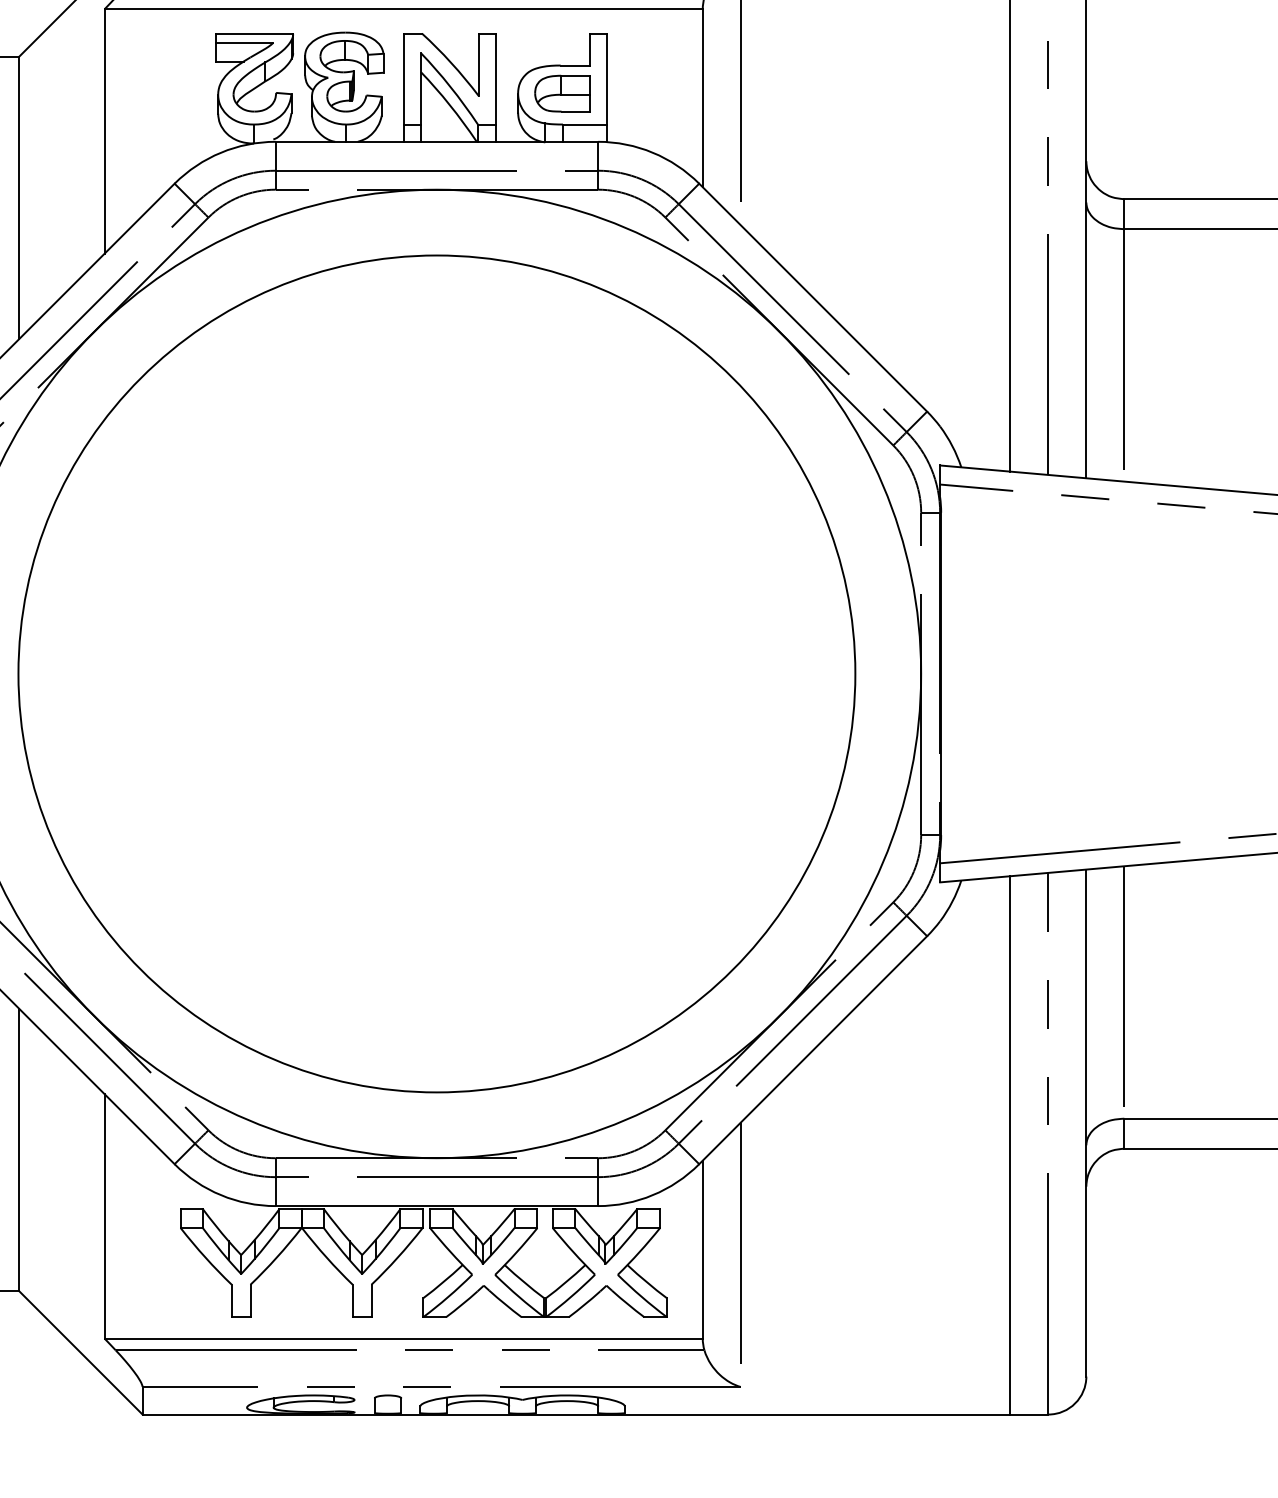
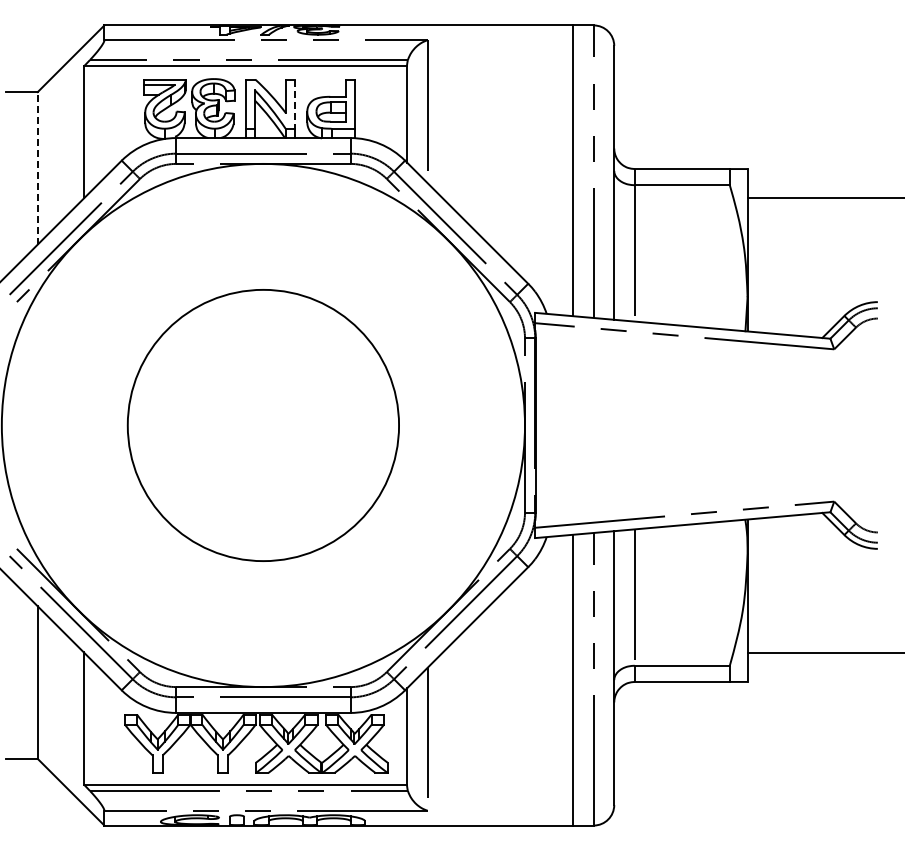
line: (496, 79) -> (295, 104), solid -> dashed
line: (18, 196) -> (37, 167), solid -> dashed
circle: (437, 673) -> (263, 425), size x0.6

